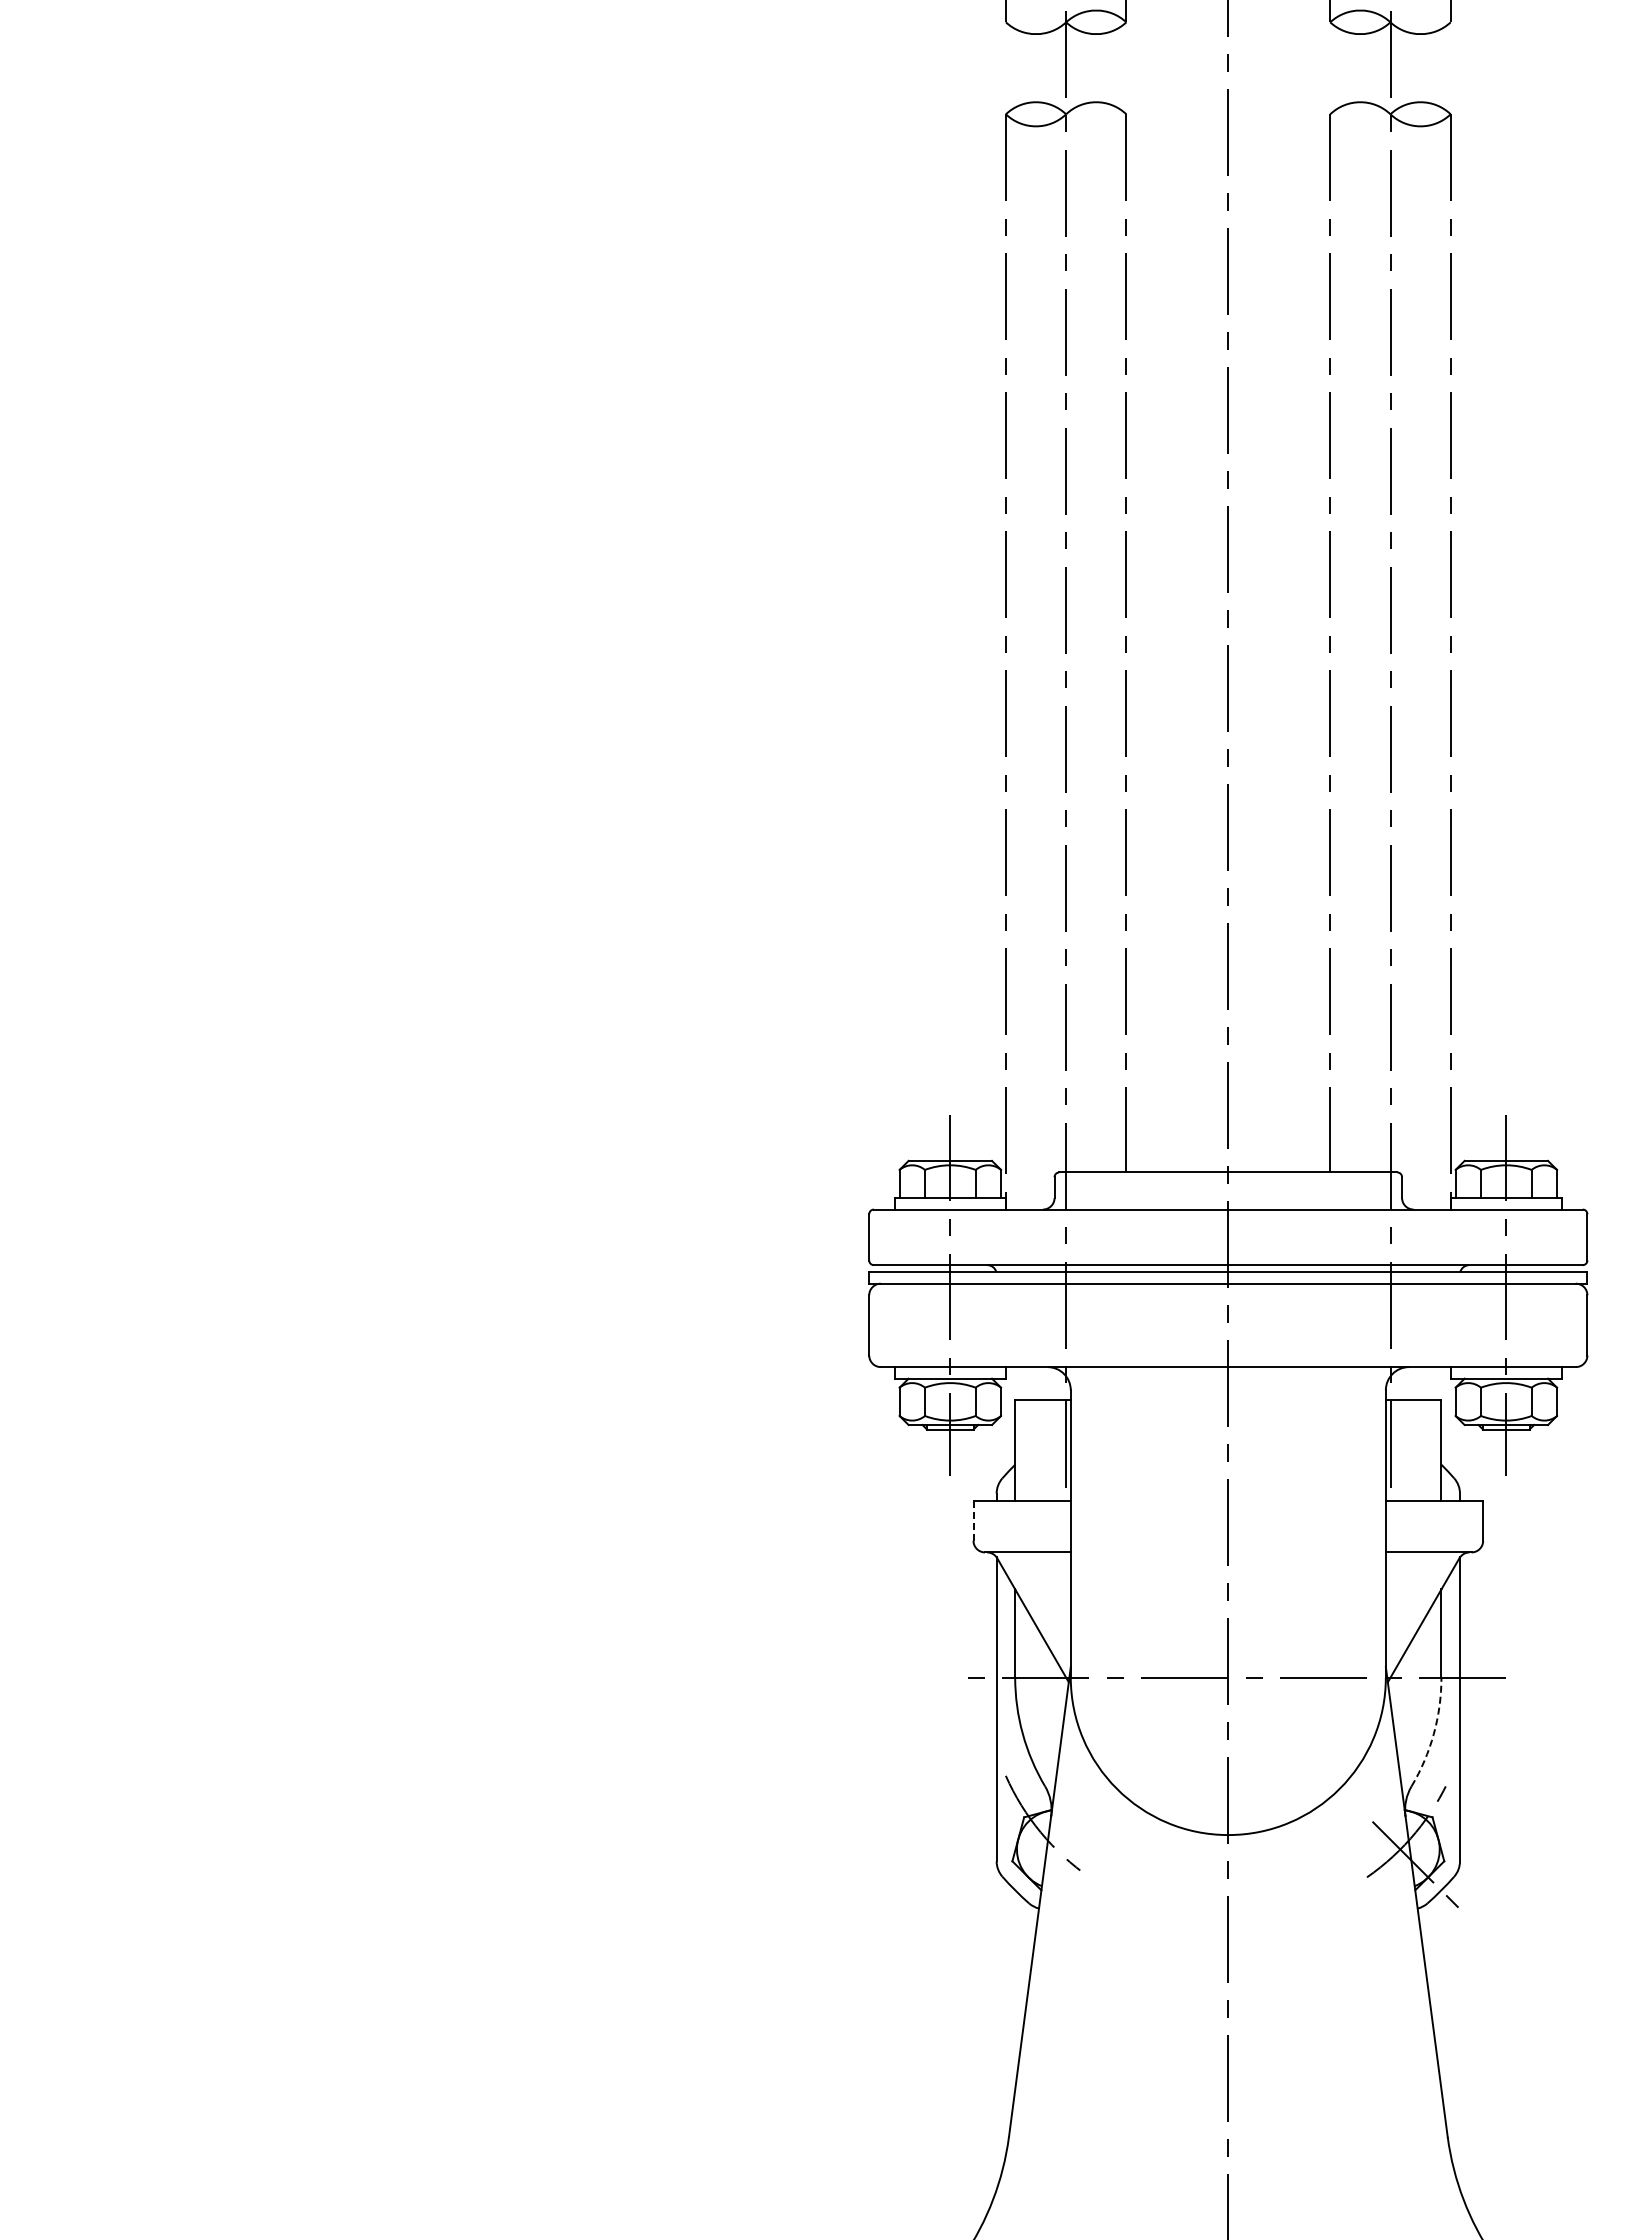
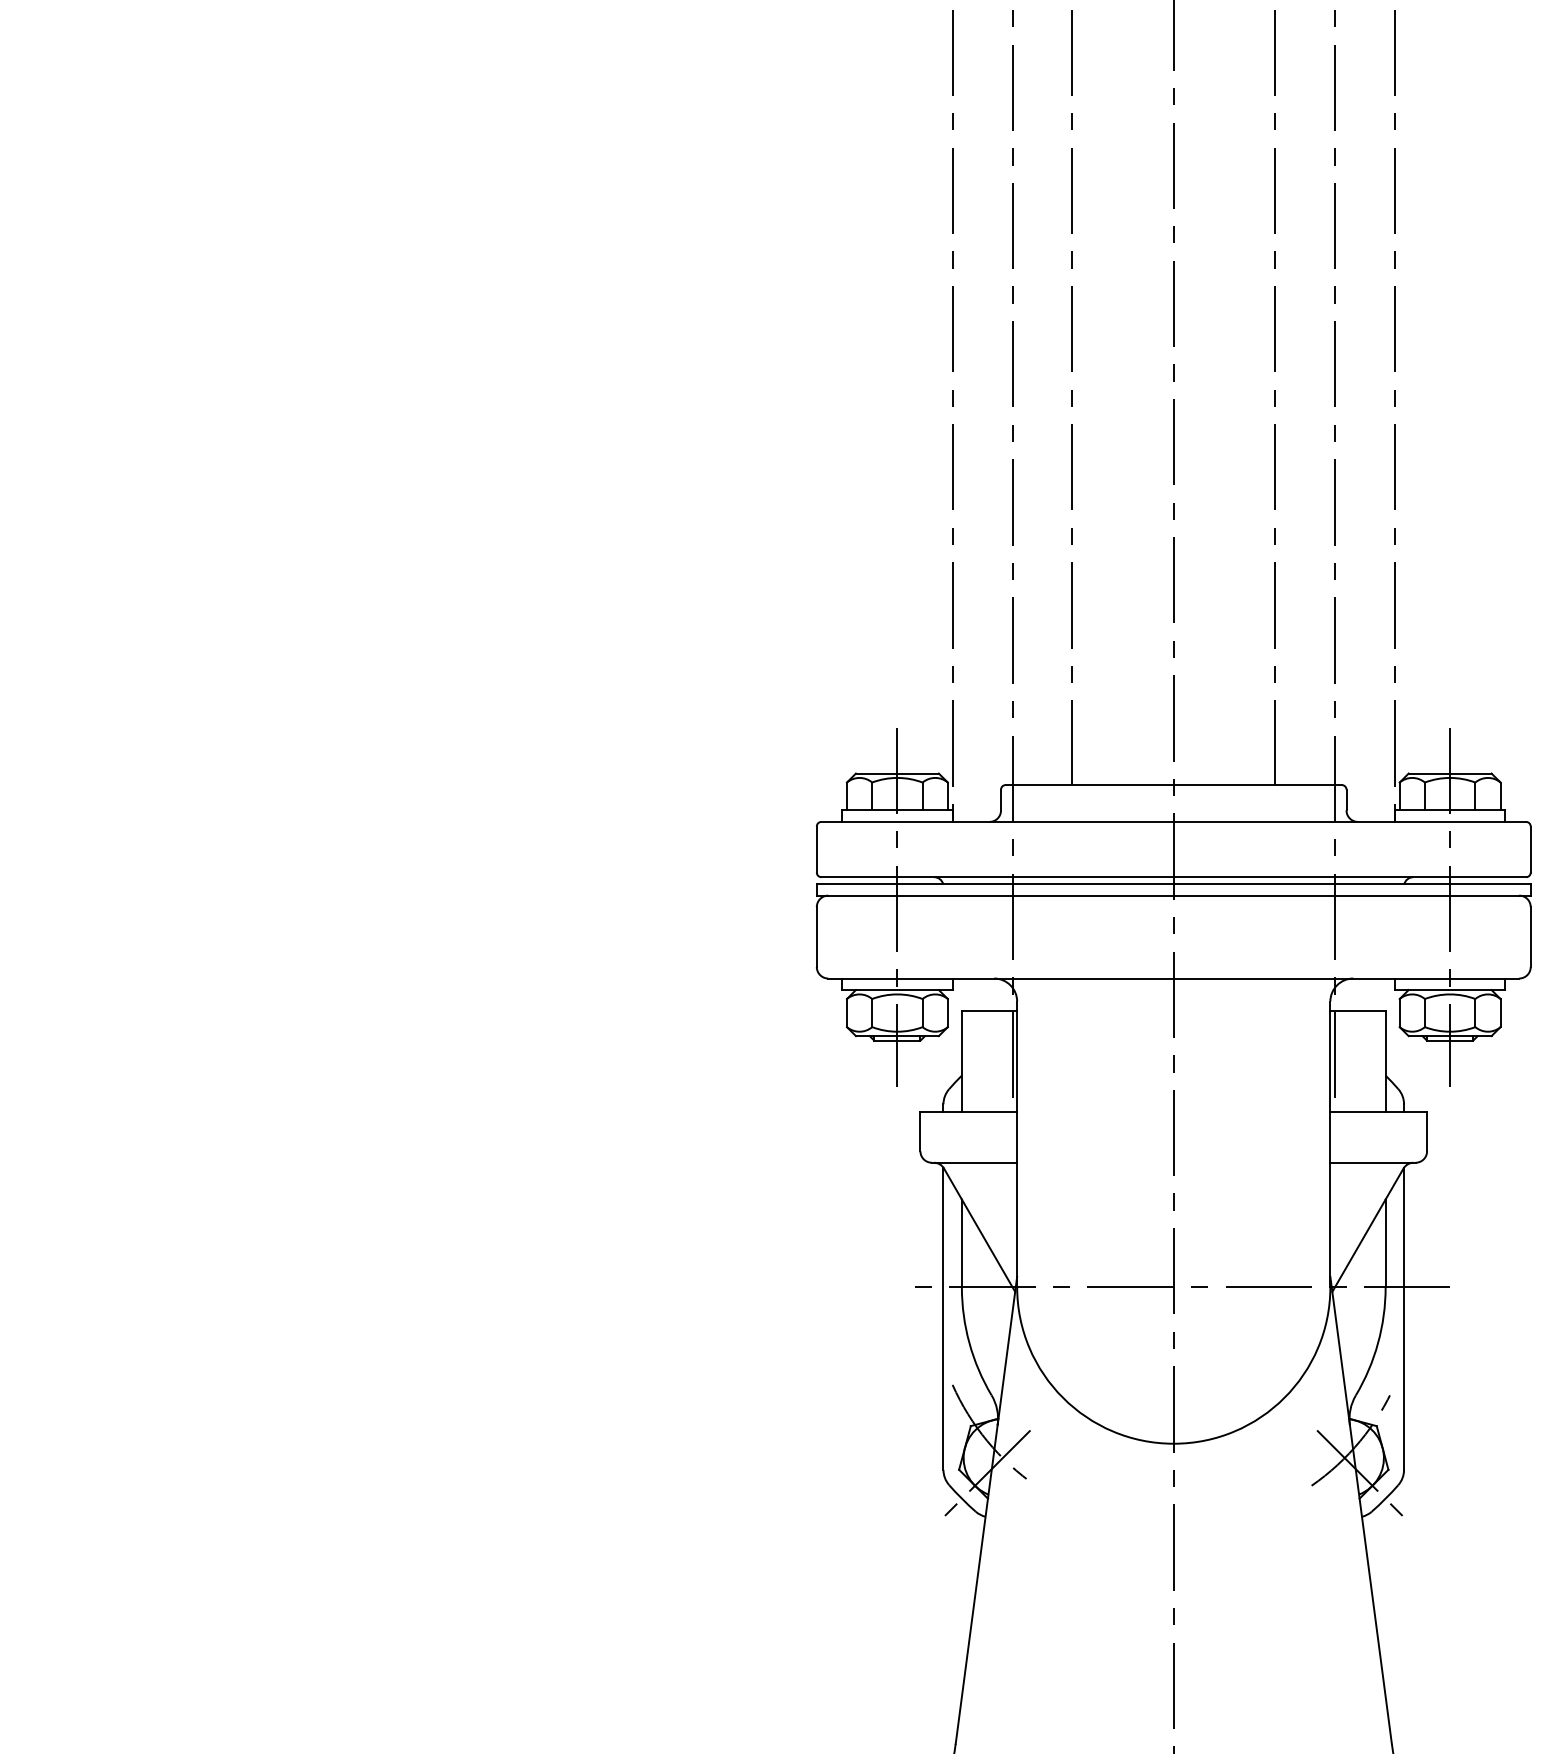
line: (973, 1521) -> (920, 1132), dashed -> solid
arc: (1433, 1733) -> (1377, 1342), dashed -> solid
line: (1039, 1865) -> (986, 1473), added

